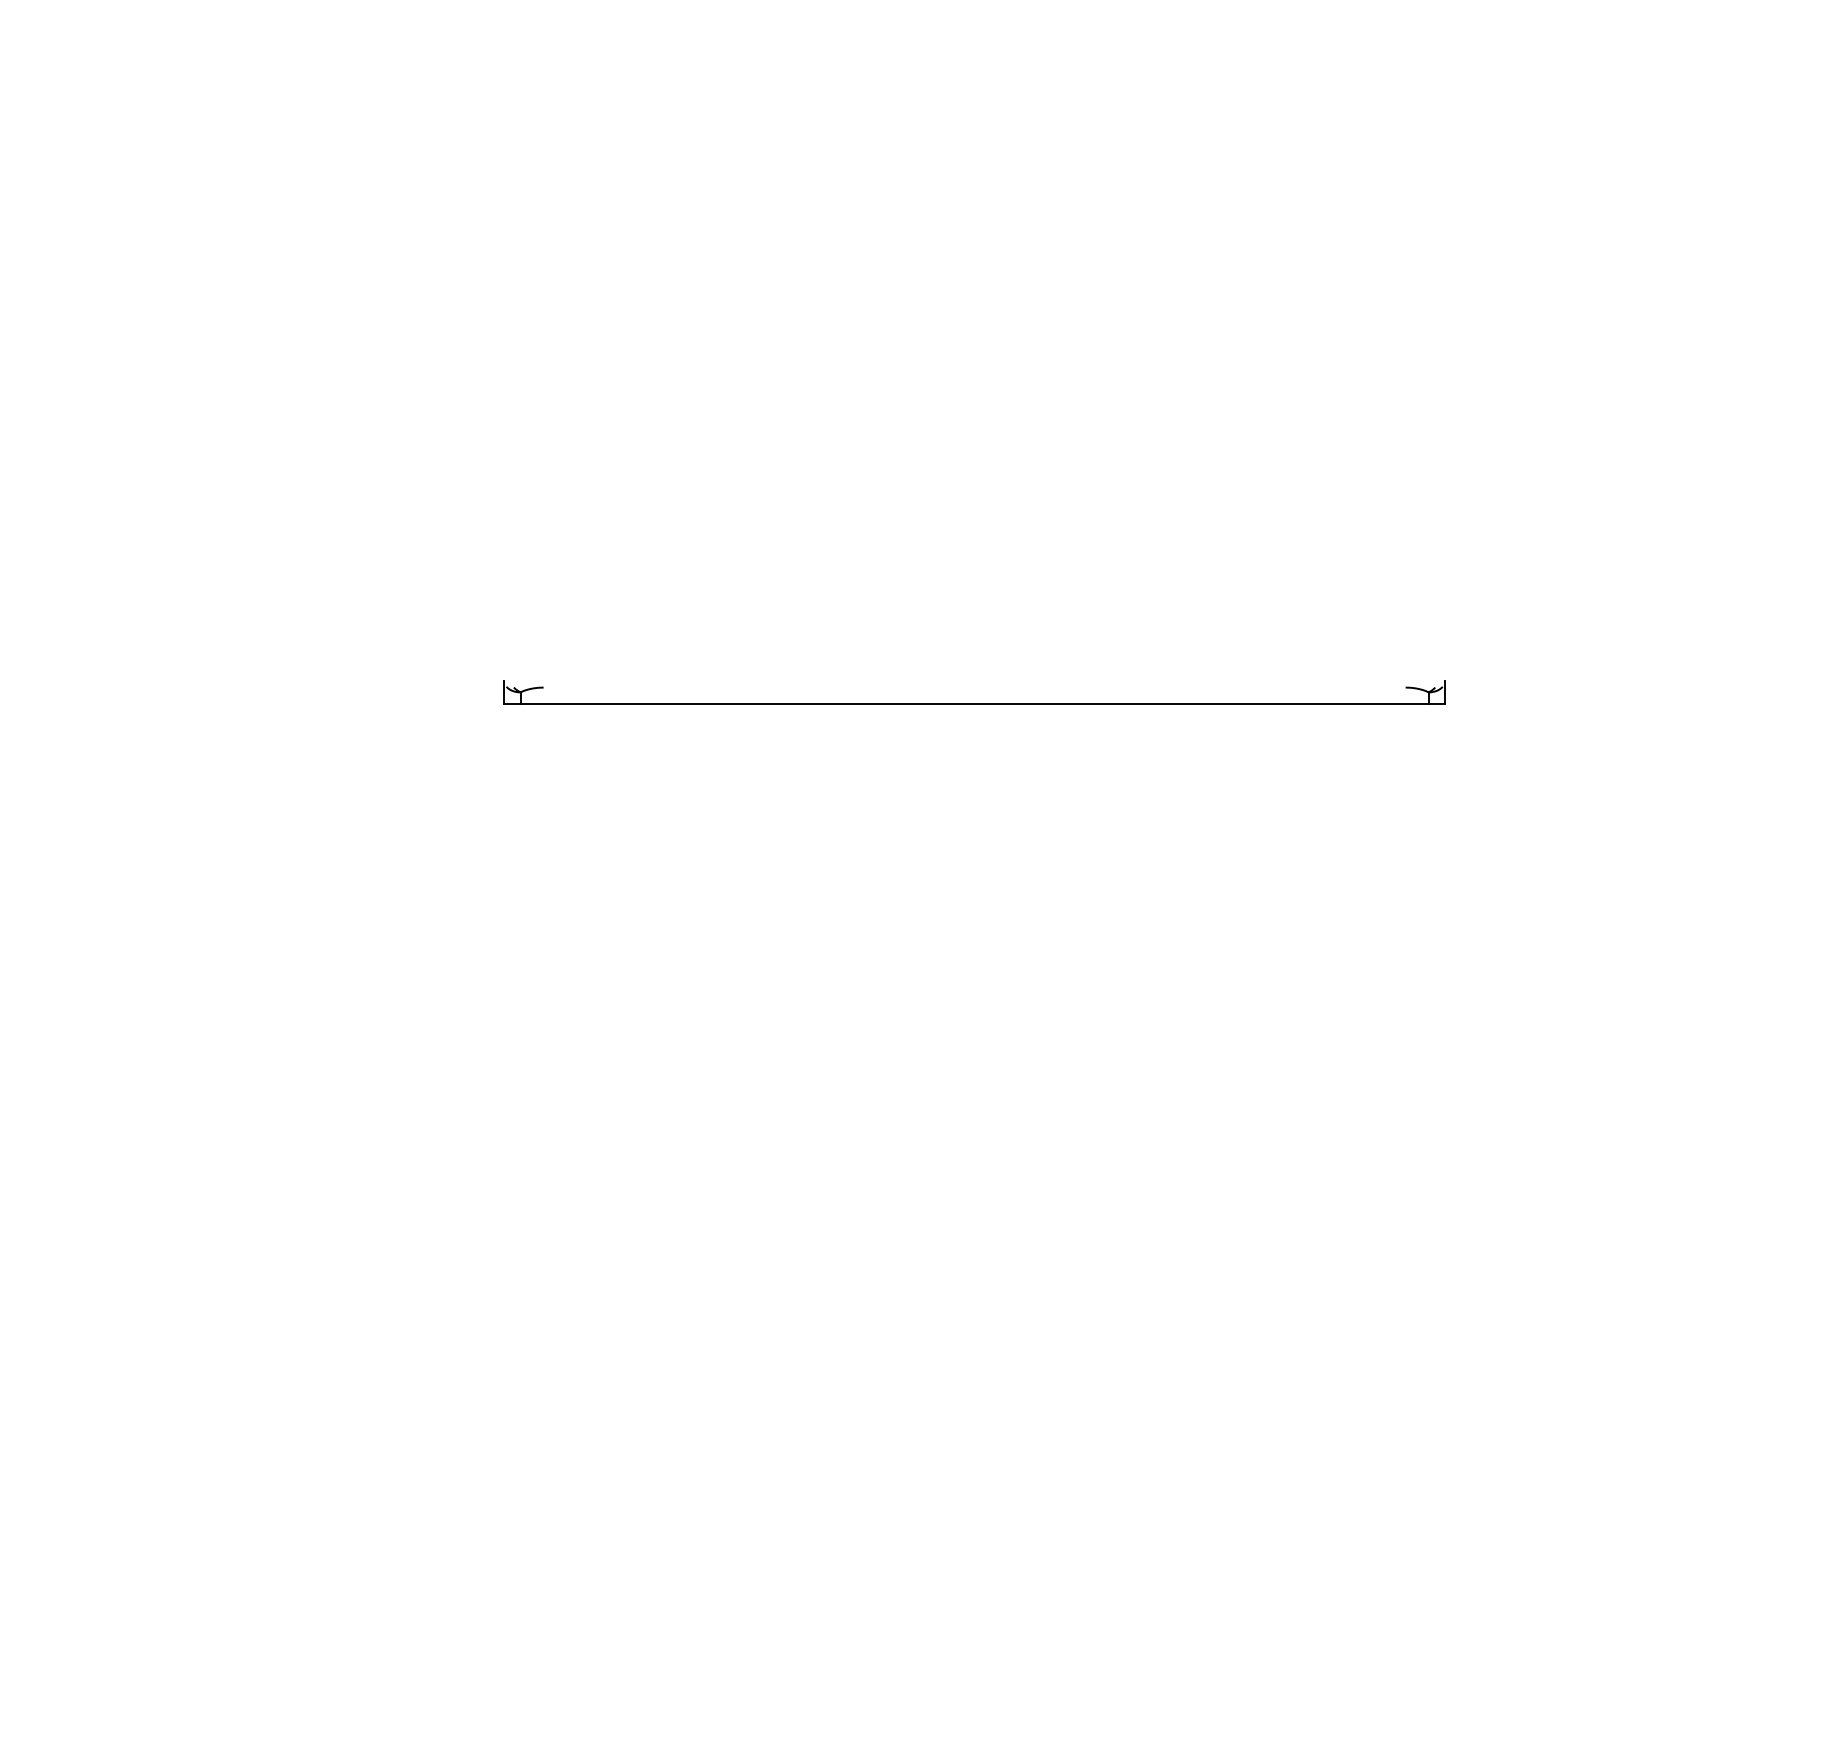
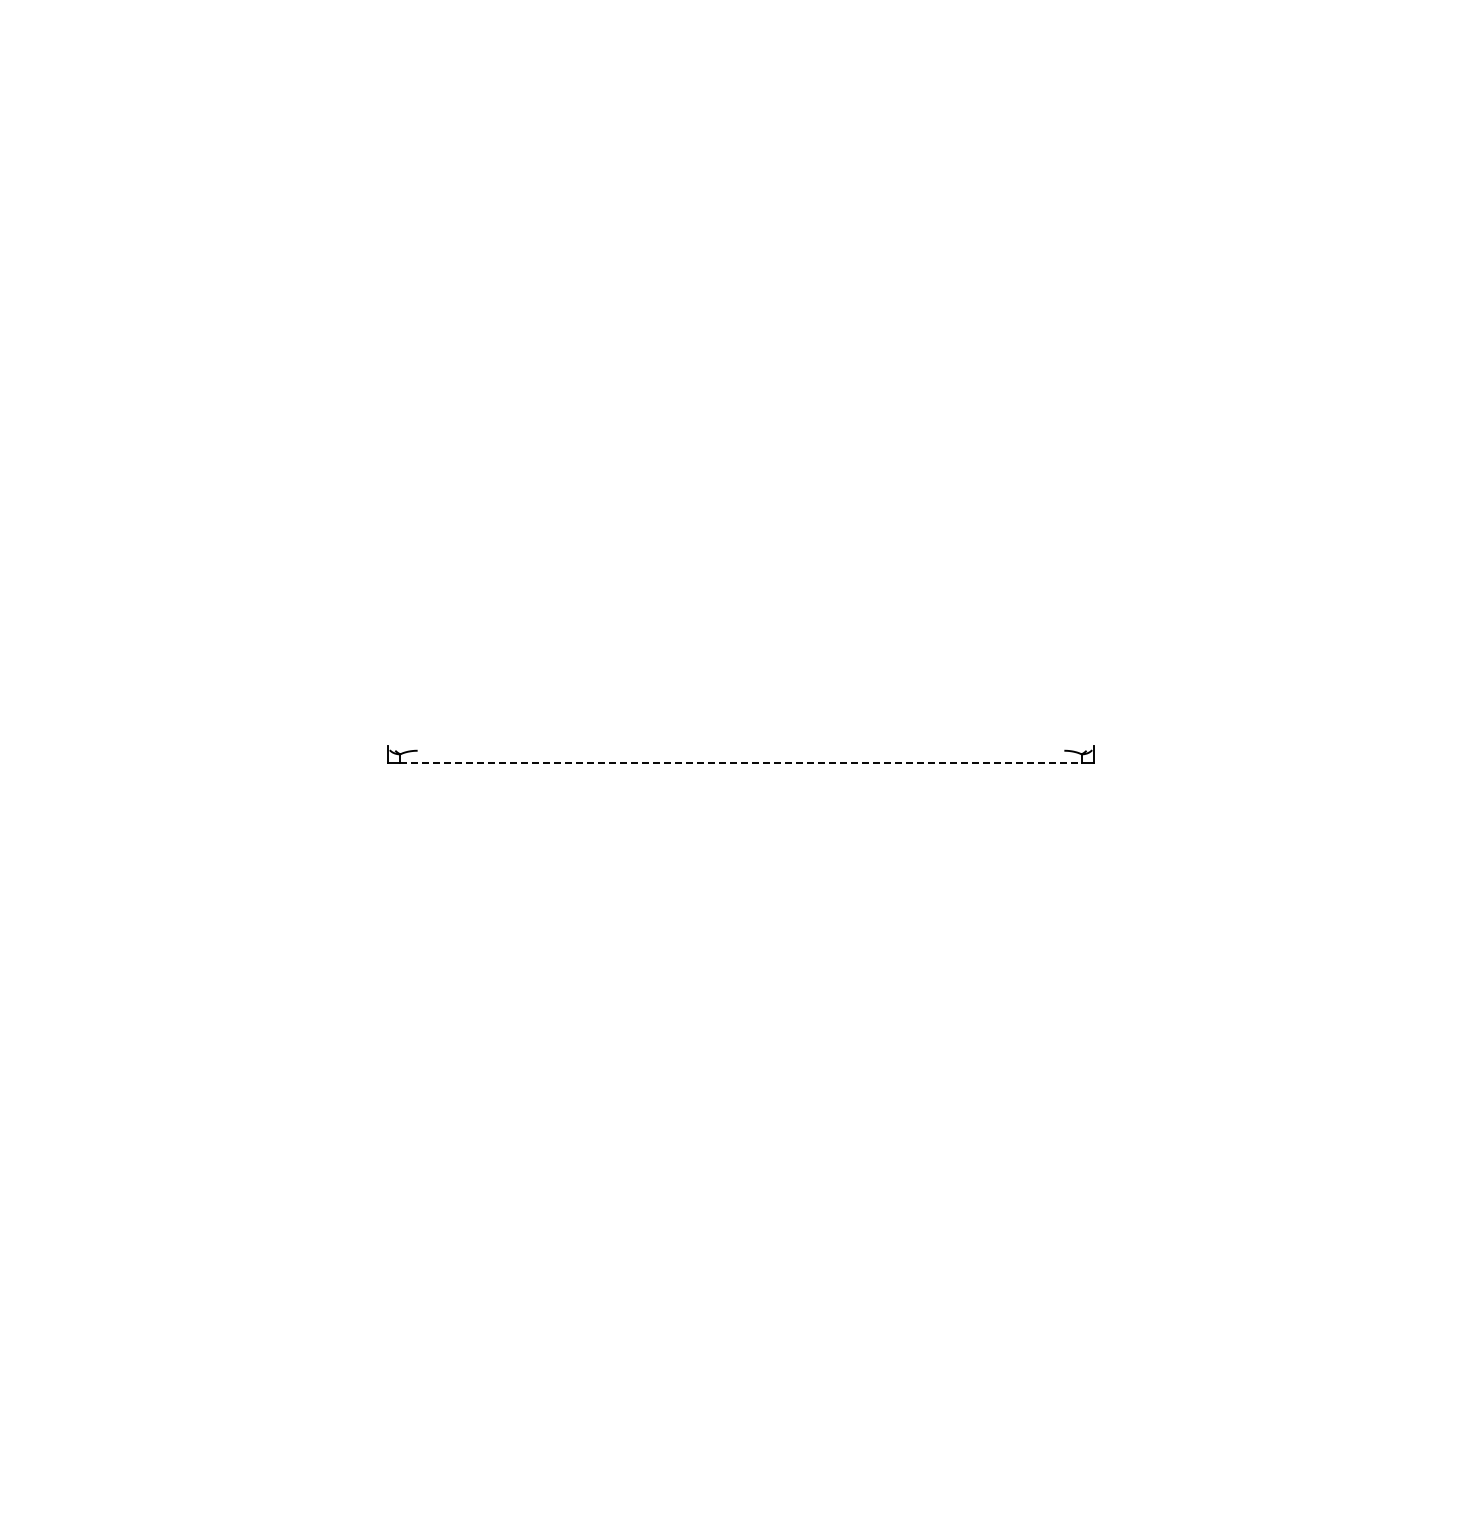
line: (975, 704) -> (741, 763), solid -> dashed

